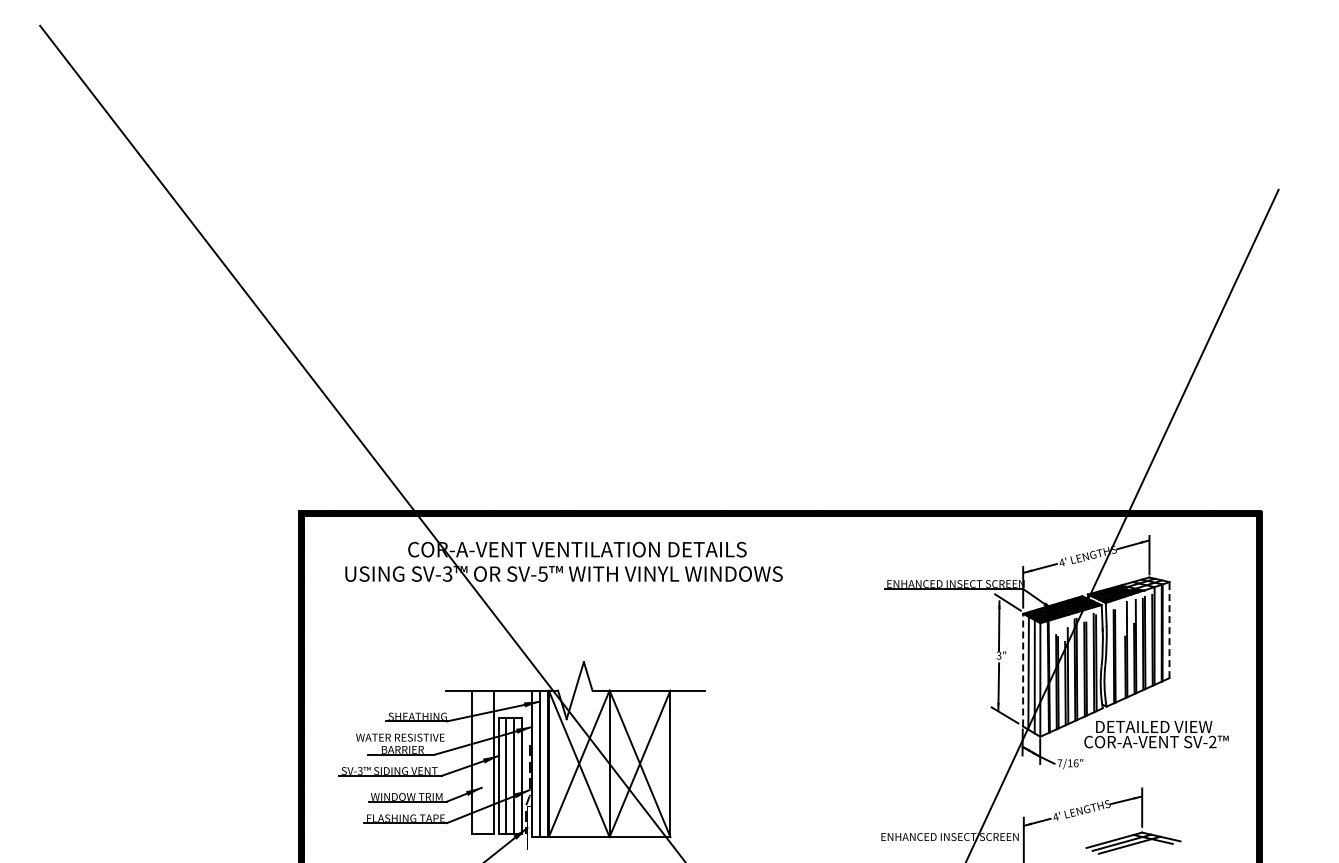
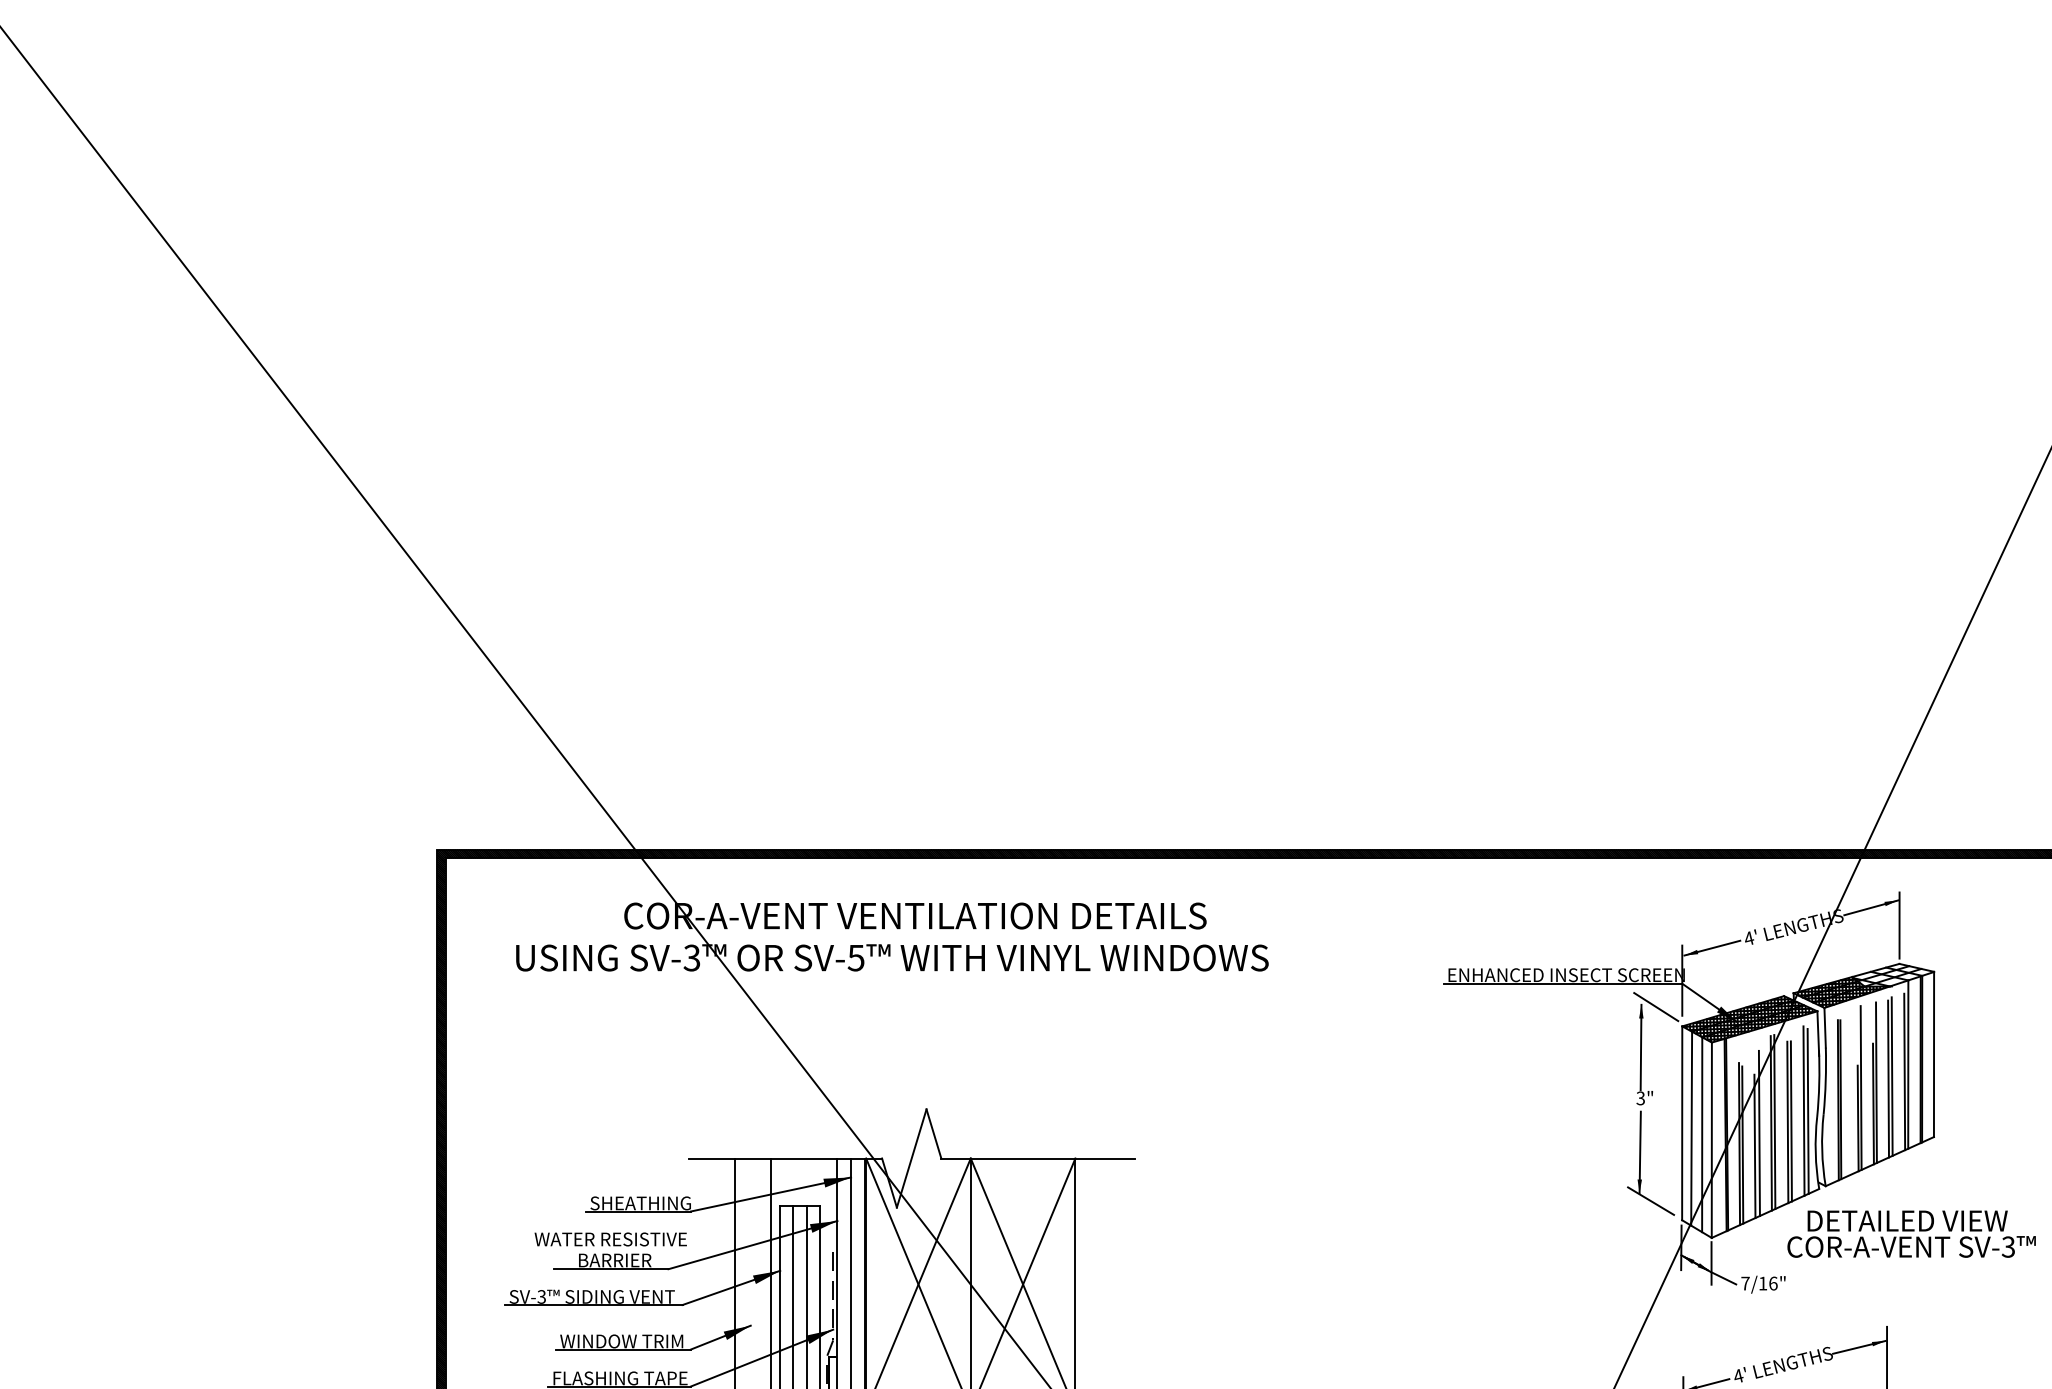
line: (1169, 629) -> (1933, 1053), dashed -> solid
line: (1023, 669) -> (1682, 1122), dashed -> solid
text: (1212, 742) -> (2007, 1247), SV-2 -> SV-3

